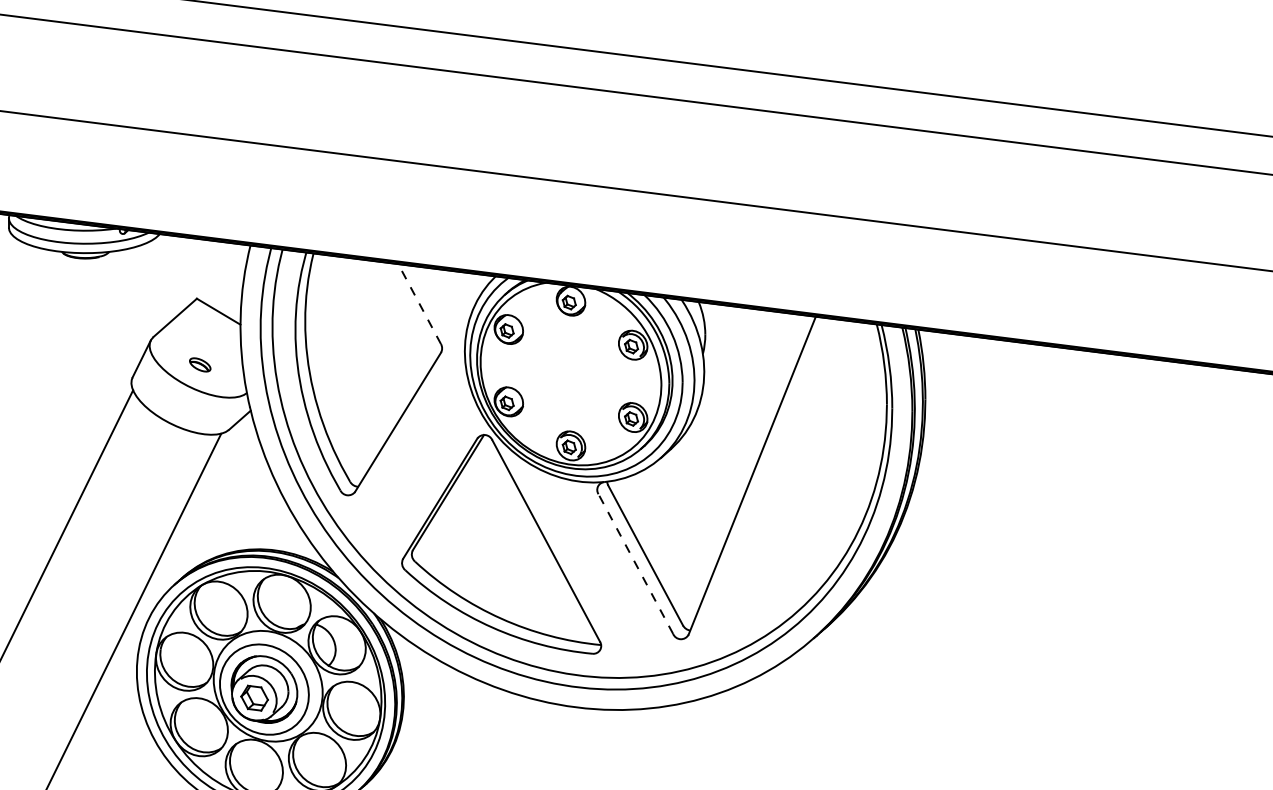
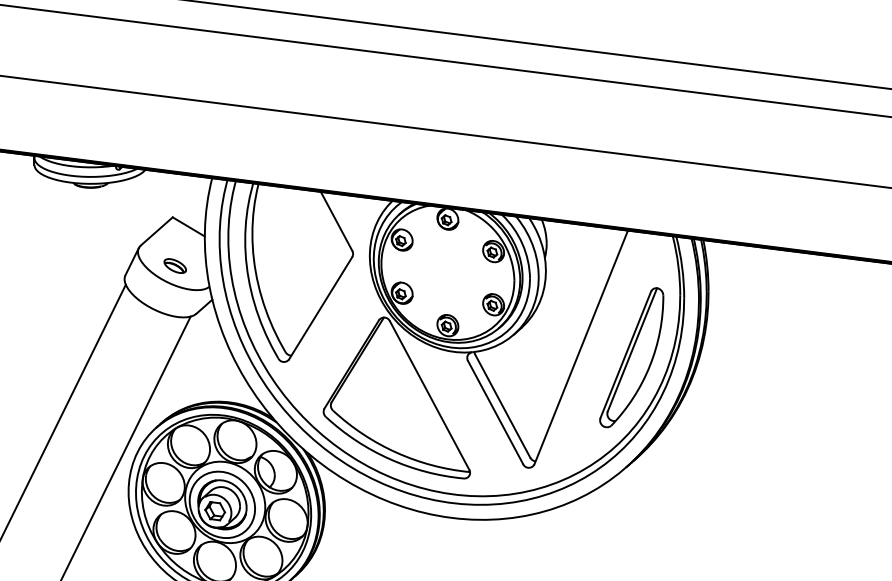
line: (419, 303) -> (336, 220), dashed -> solid
part: (199, 364) -> (174, 265), size x1.43
part: (820, 489) -> (631, 357), added
line: (635, 563) -> (495, 412), dashed -> solid

